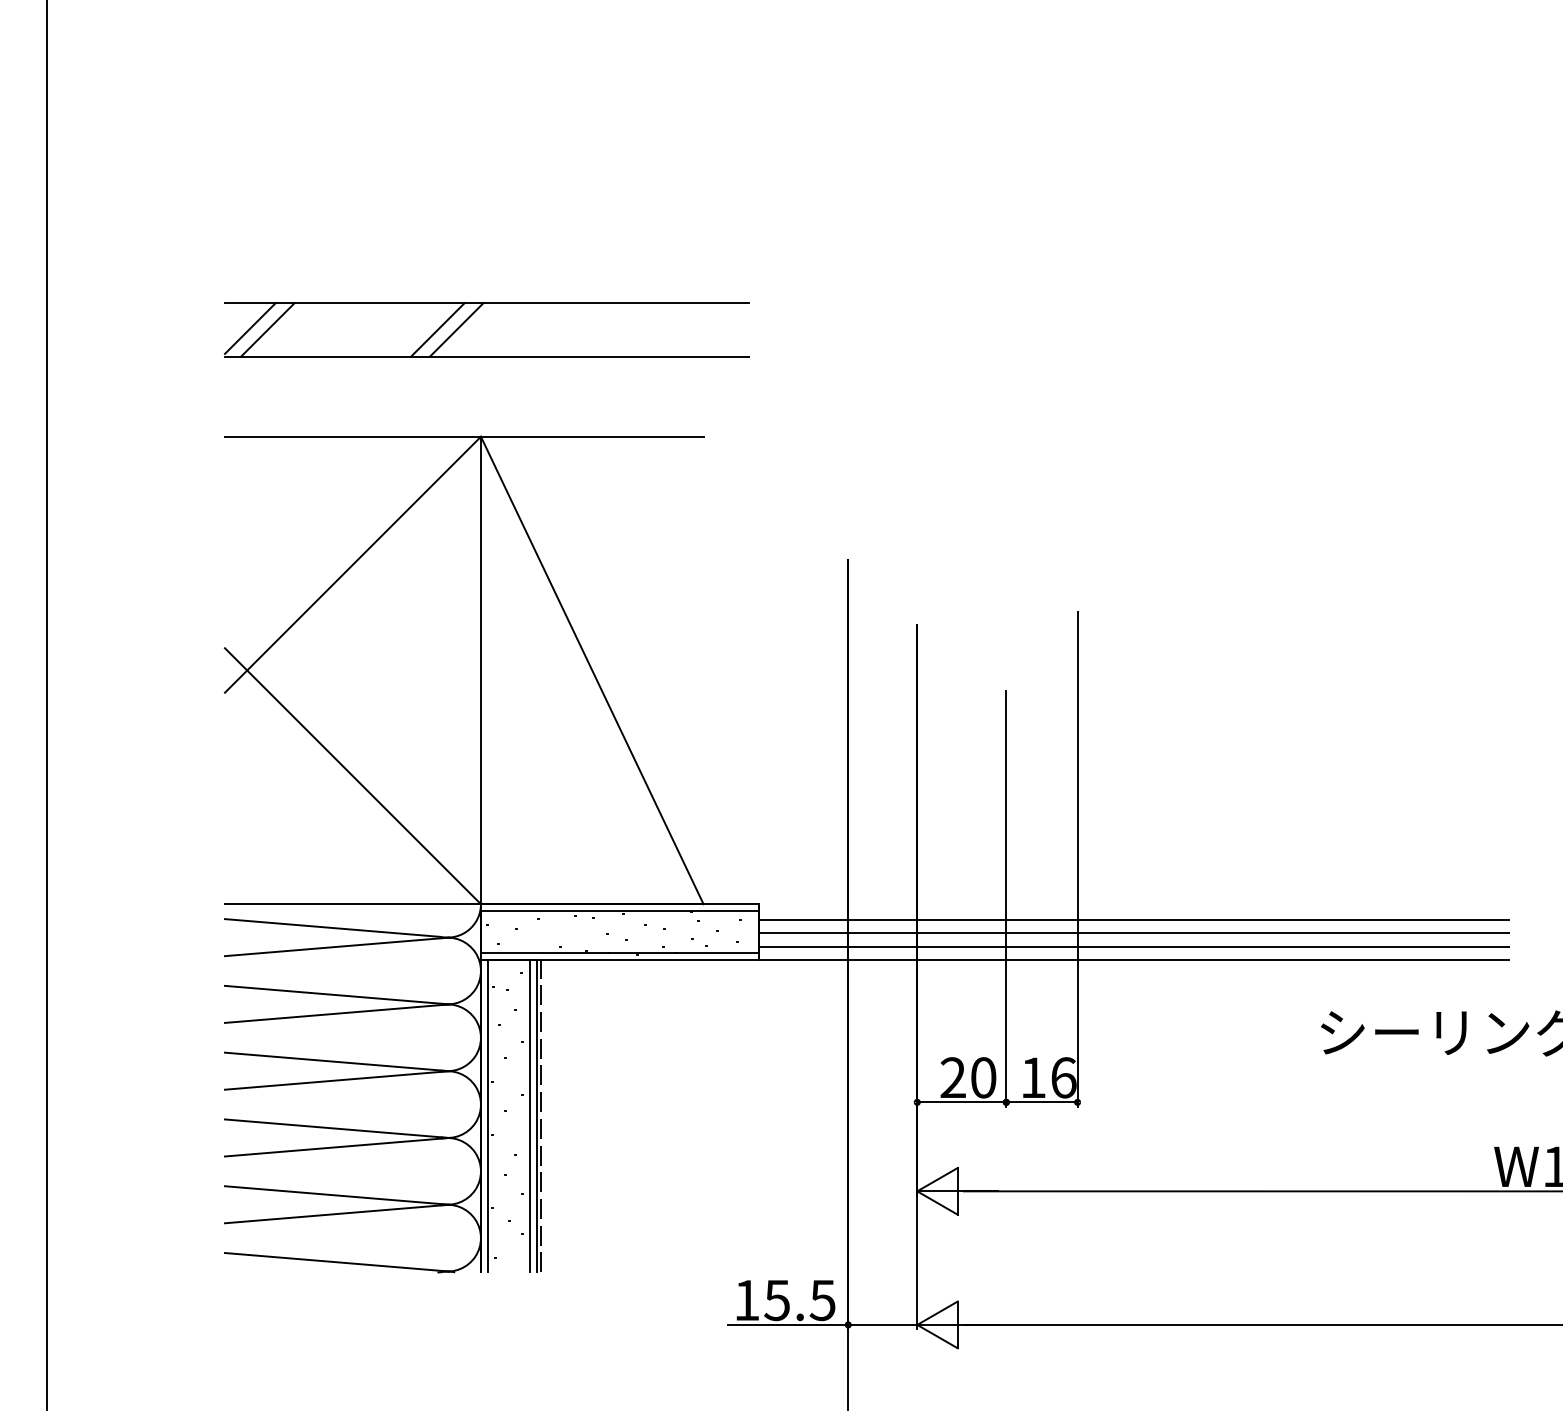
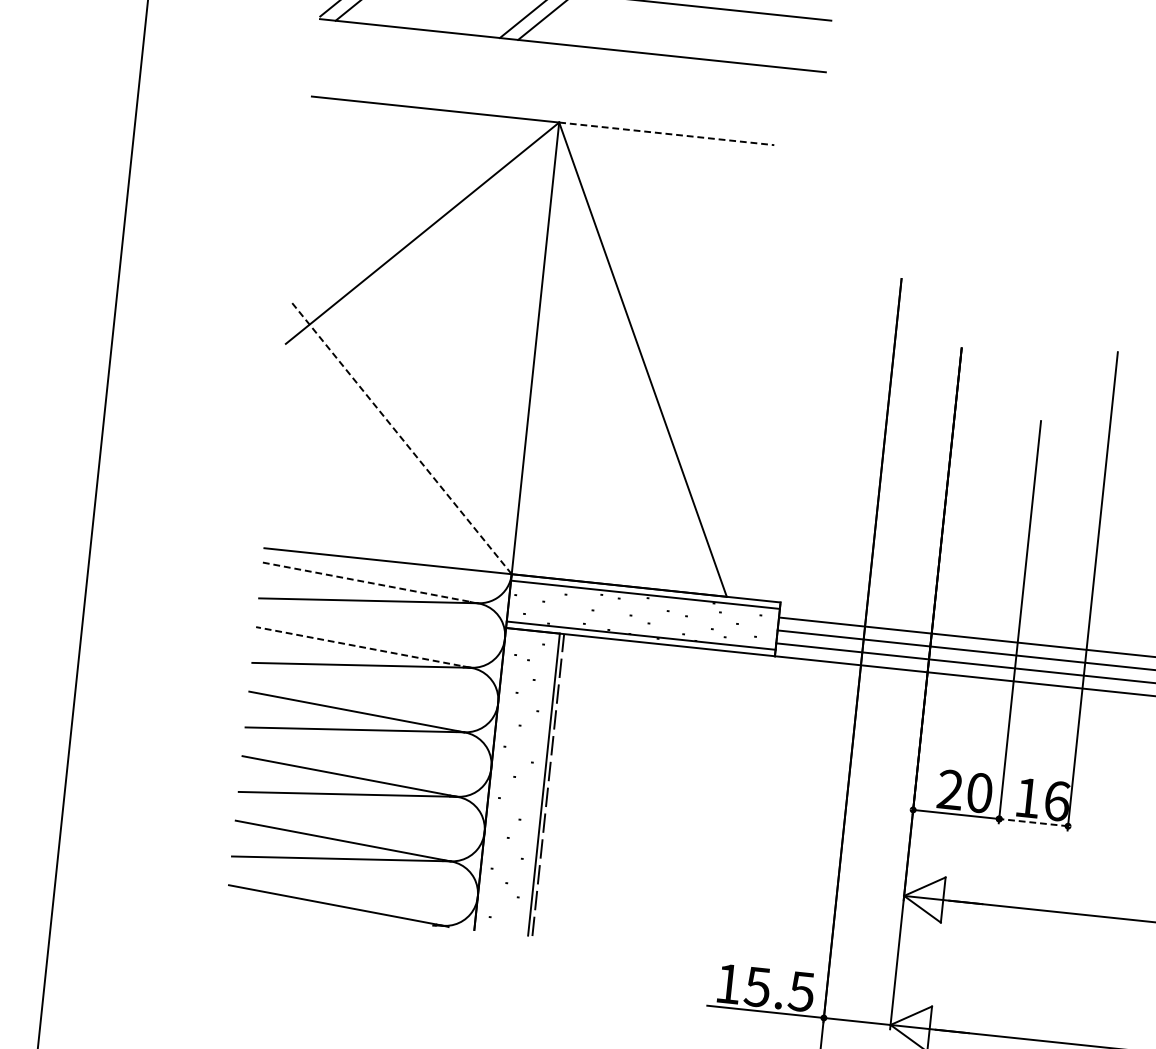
line: (592, 436) -> (666, 133), solid -> dashed
line: (352, 775) -> (400, 436), solid -> dashed
line: (333, 928) -> (366, 582), solid -> dashed
line: (337, 995) -> (363, 647), solid -> dashed
line: (1041, 1102) -> (1033, 822), solid -> dashed
line: (487, 1115) -> (496, 779), removed
line: (529, 1115) -> (537, 783), removed

